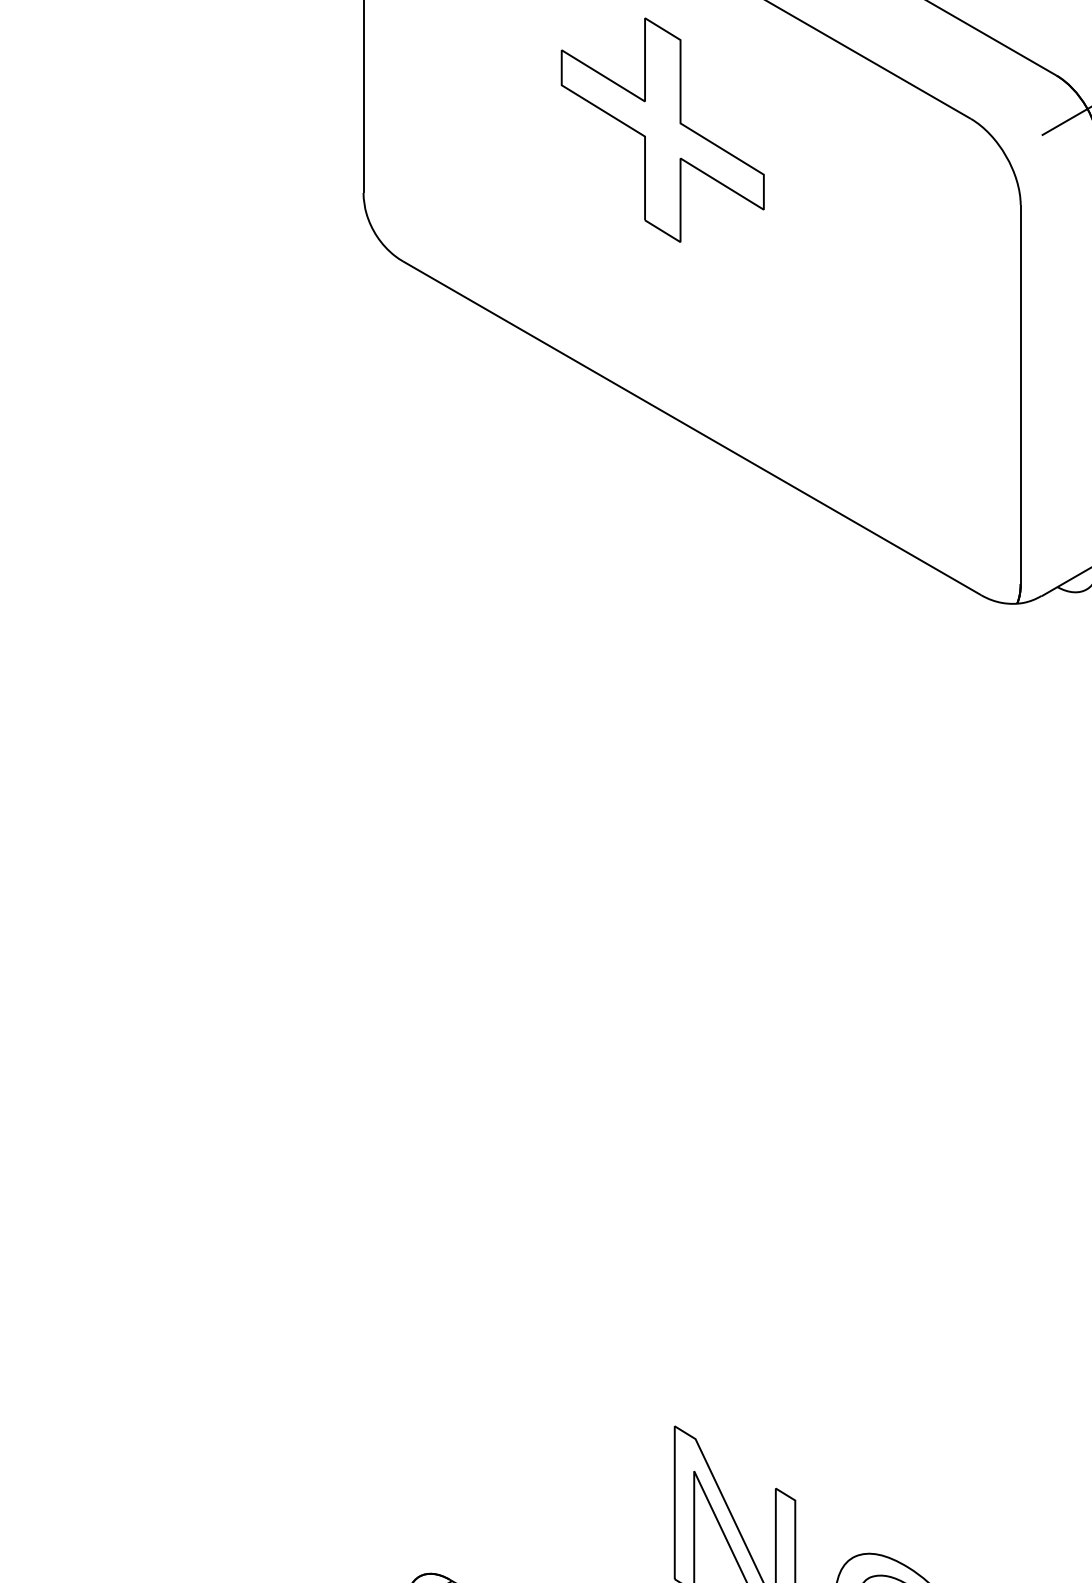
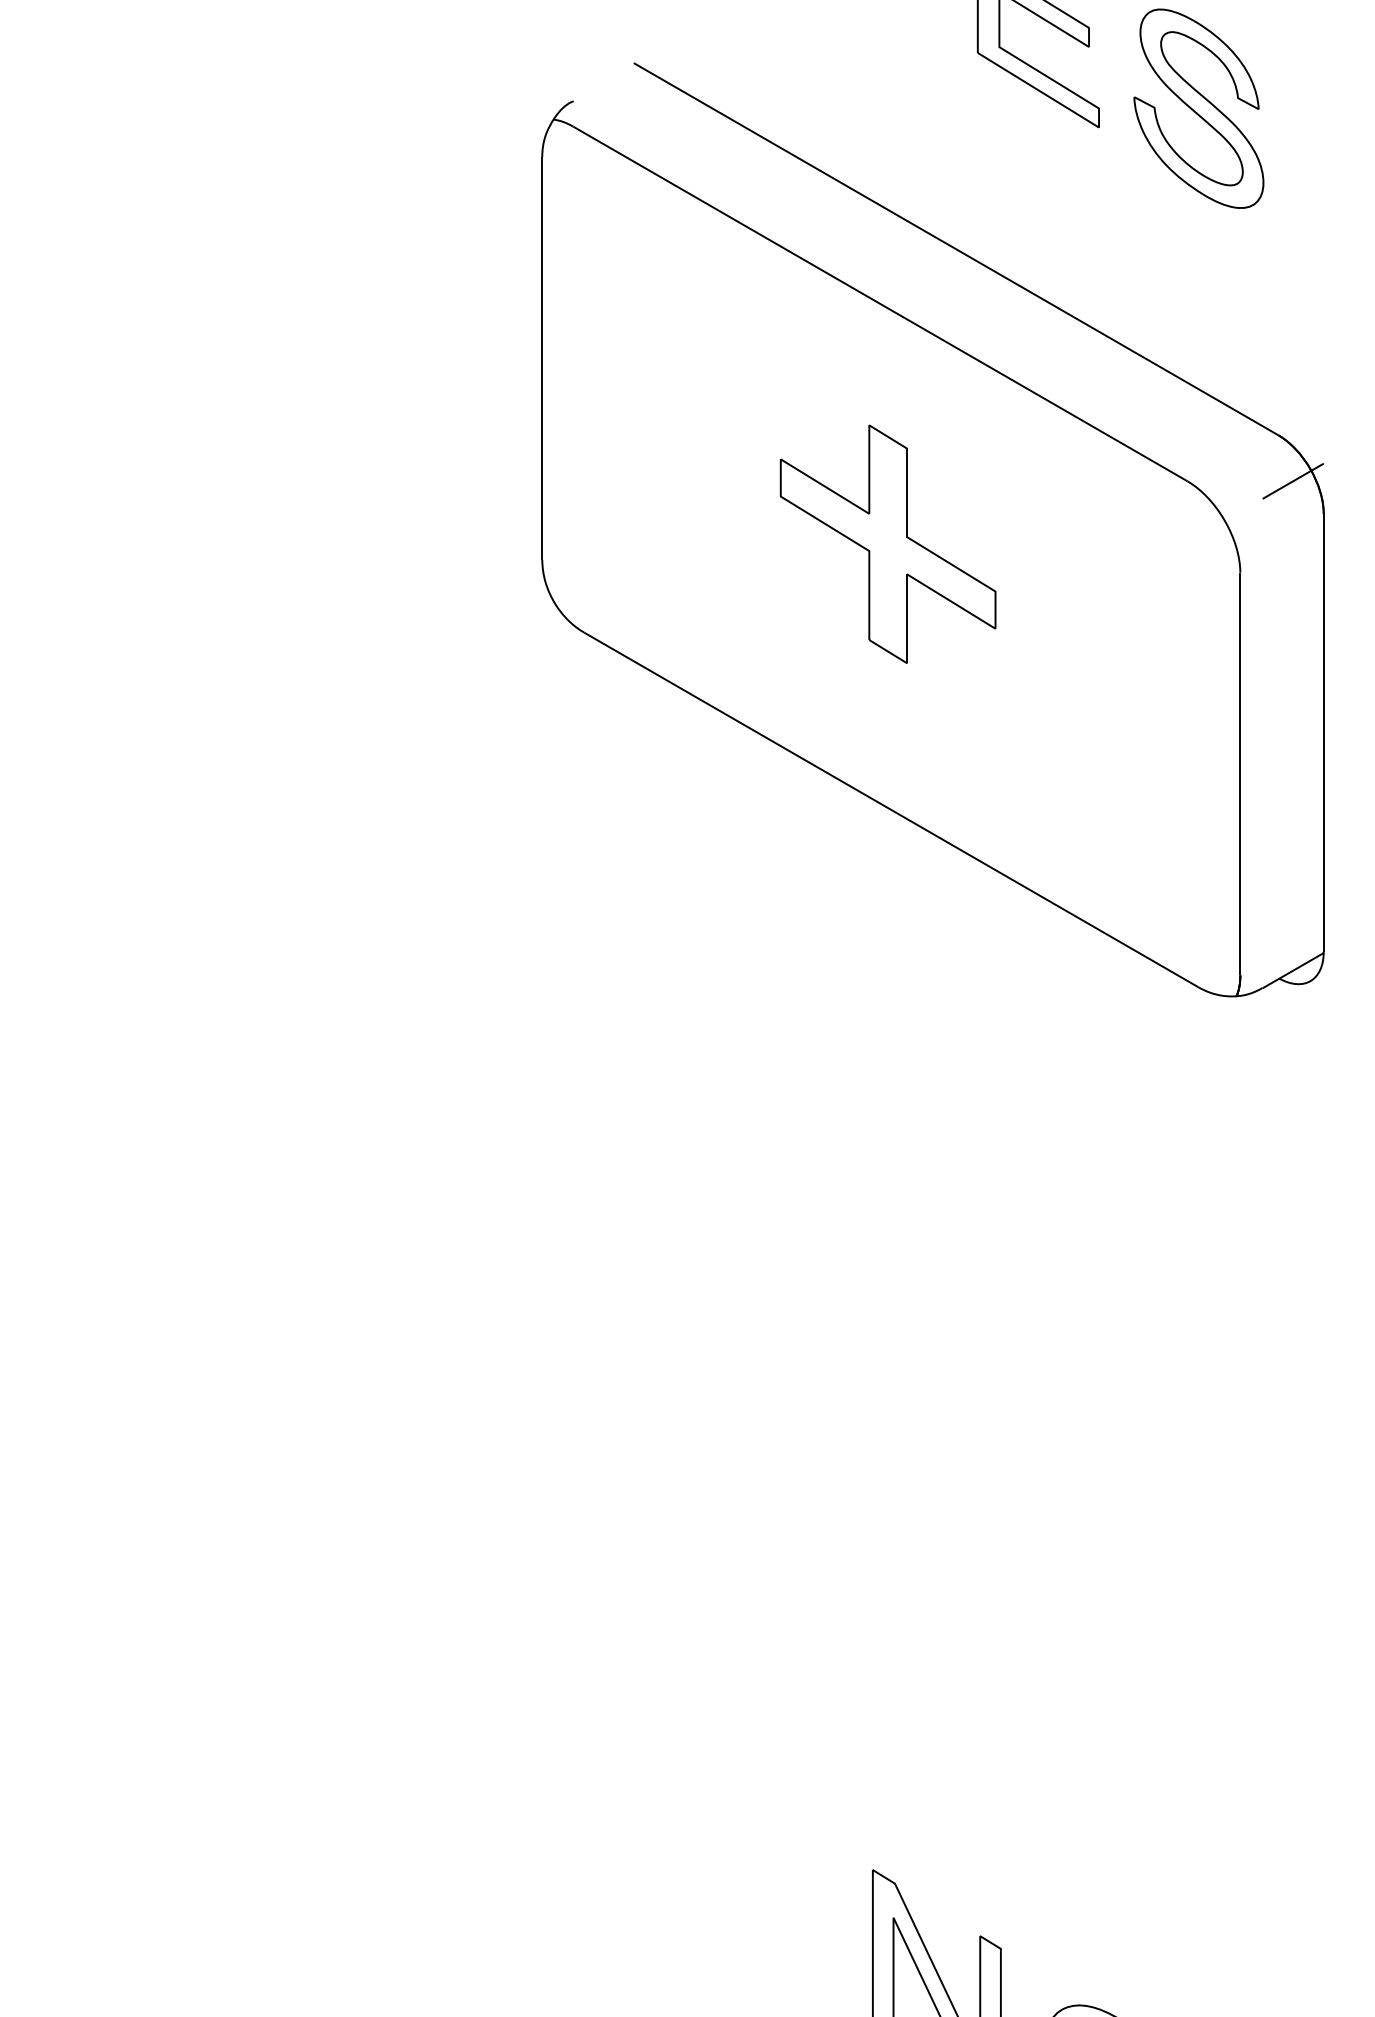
part: (662, 129) -> (887, 543), moved

